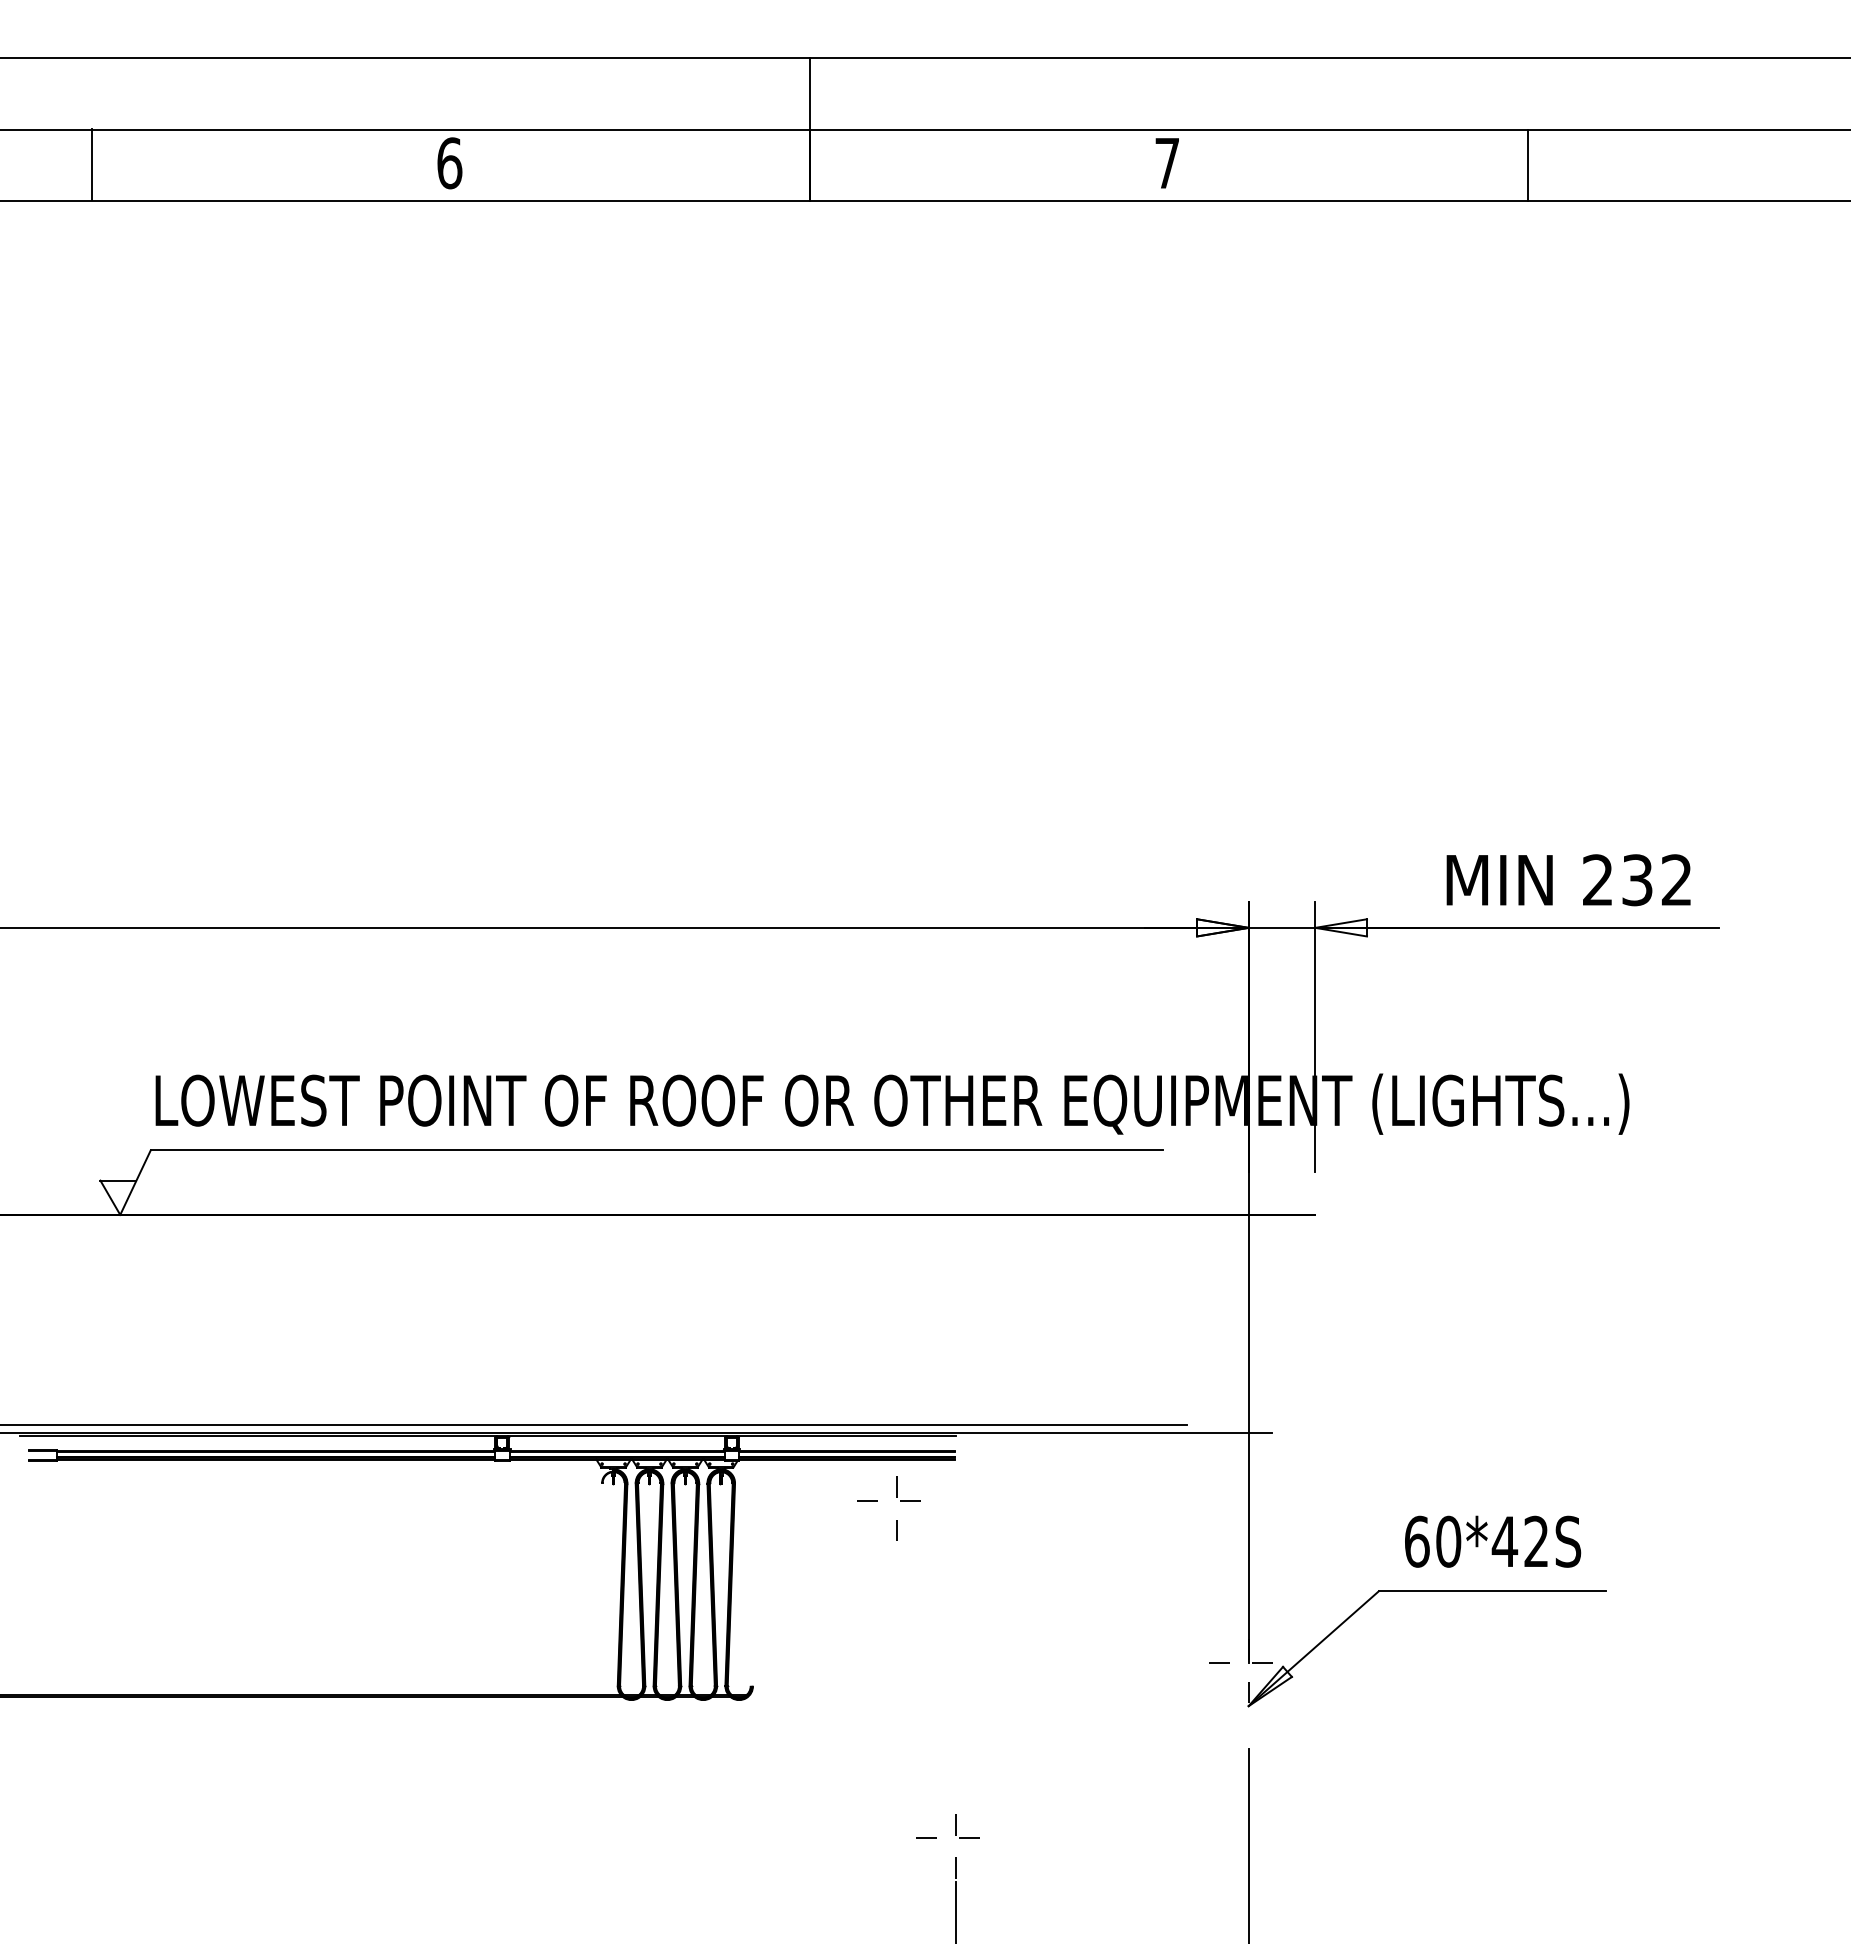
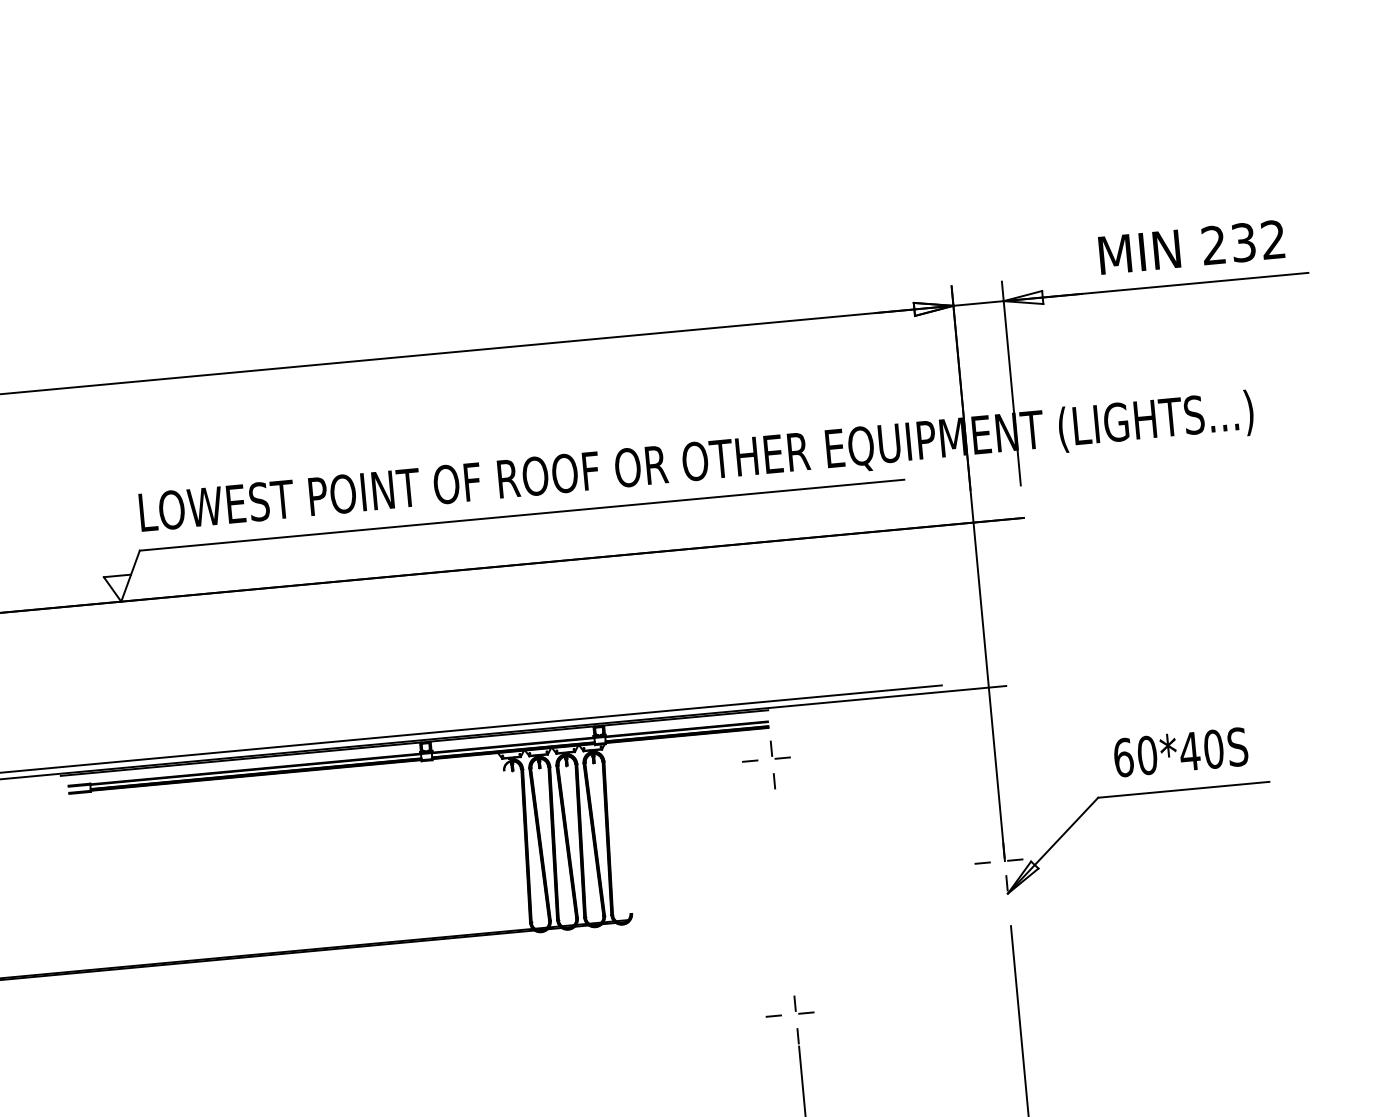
part: (877, 1501) -> (757, 760), moved
text: (1536, 1541) -> (1213, 749), 60*42S -> 60*40S

